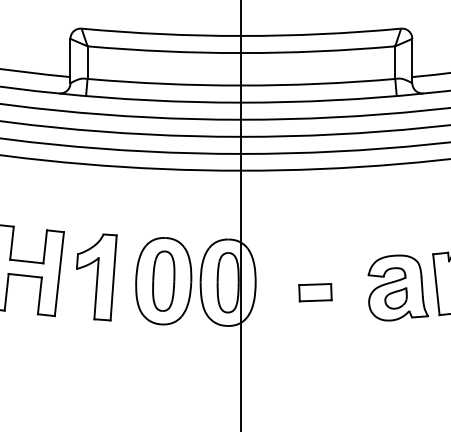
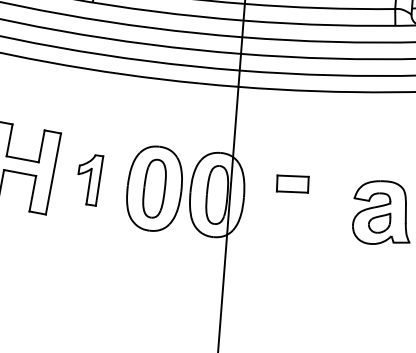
part: (96, 277) -> (89, 180), size x0.6
part: (315, 292) -> (292, 183), moved

